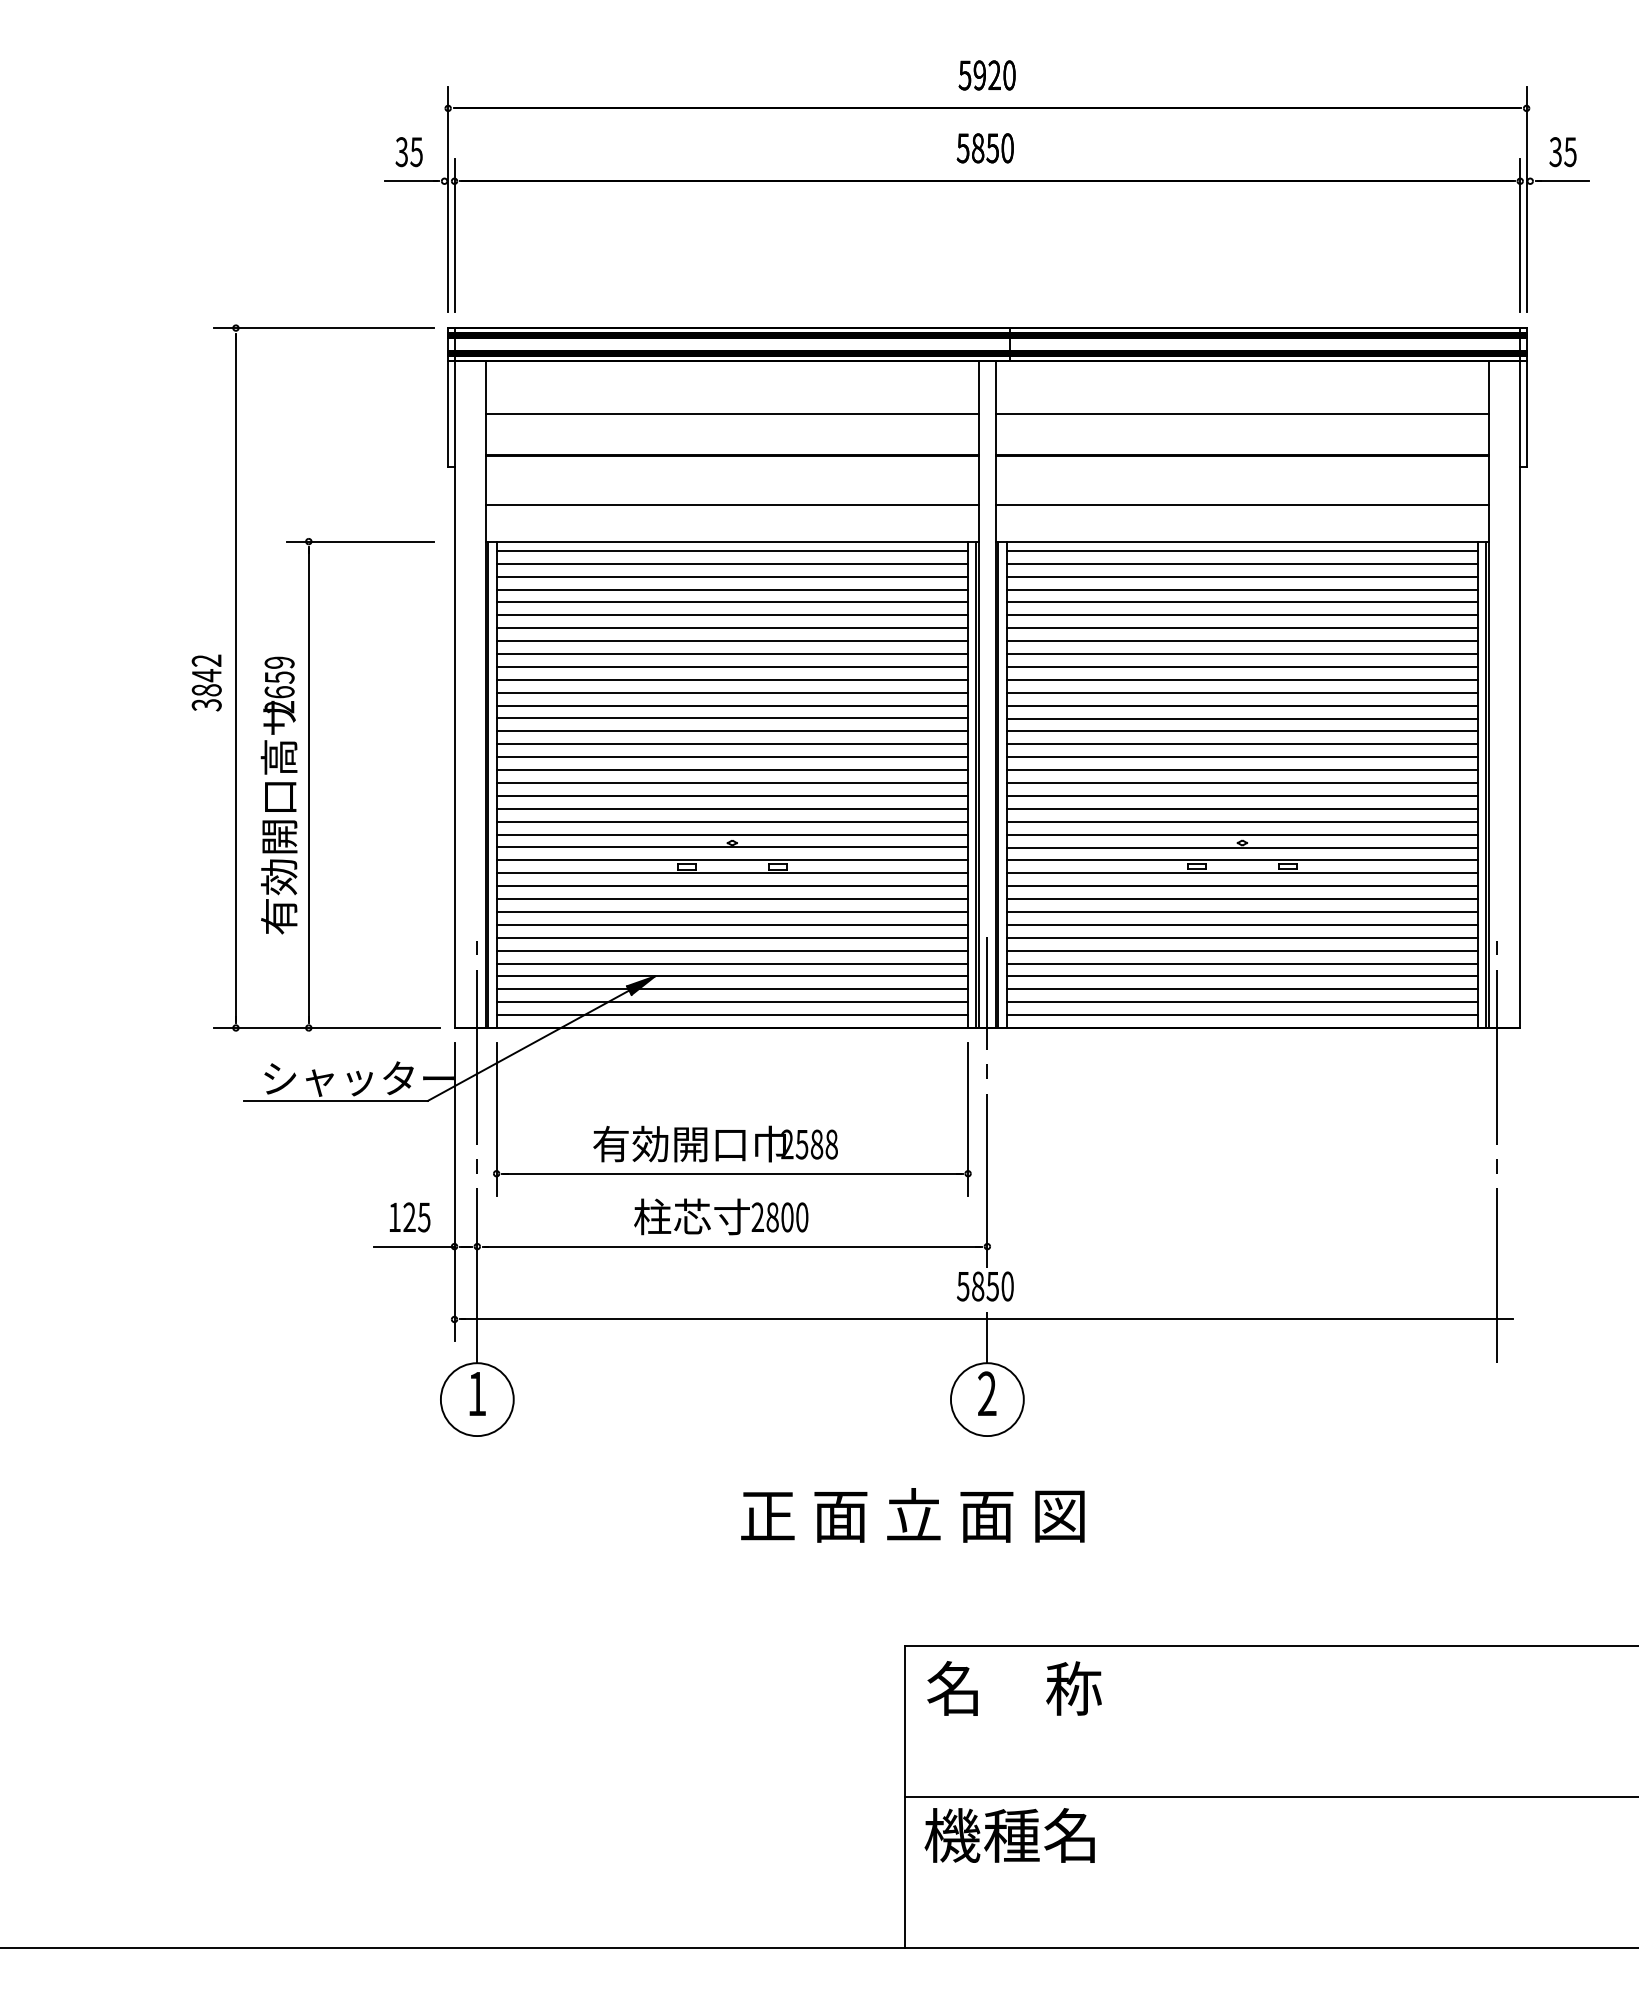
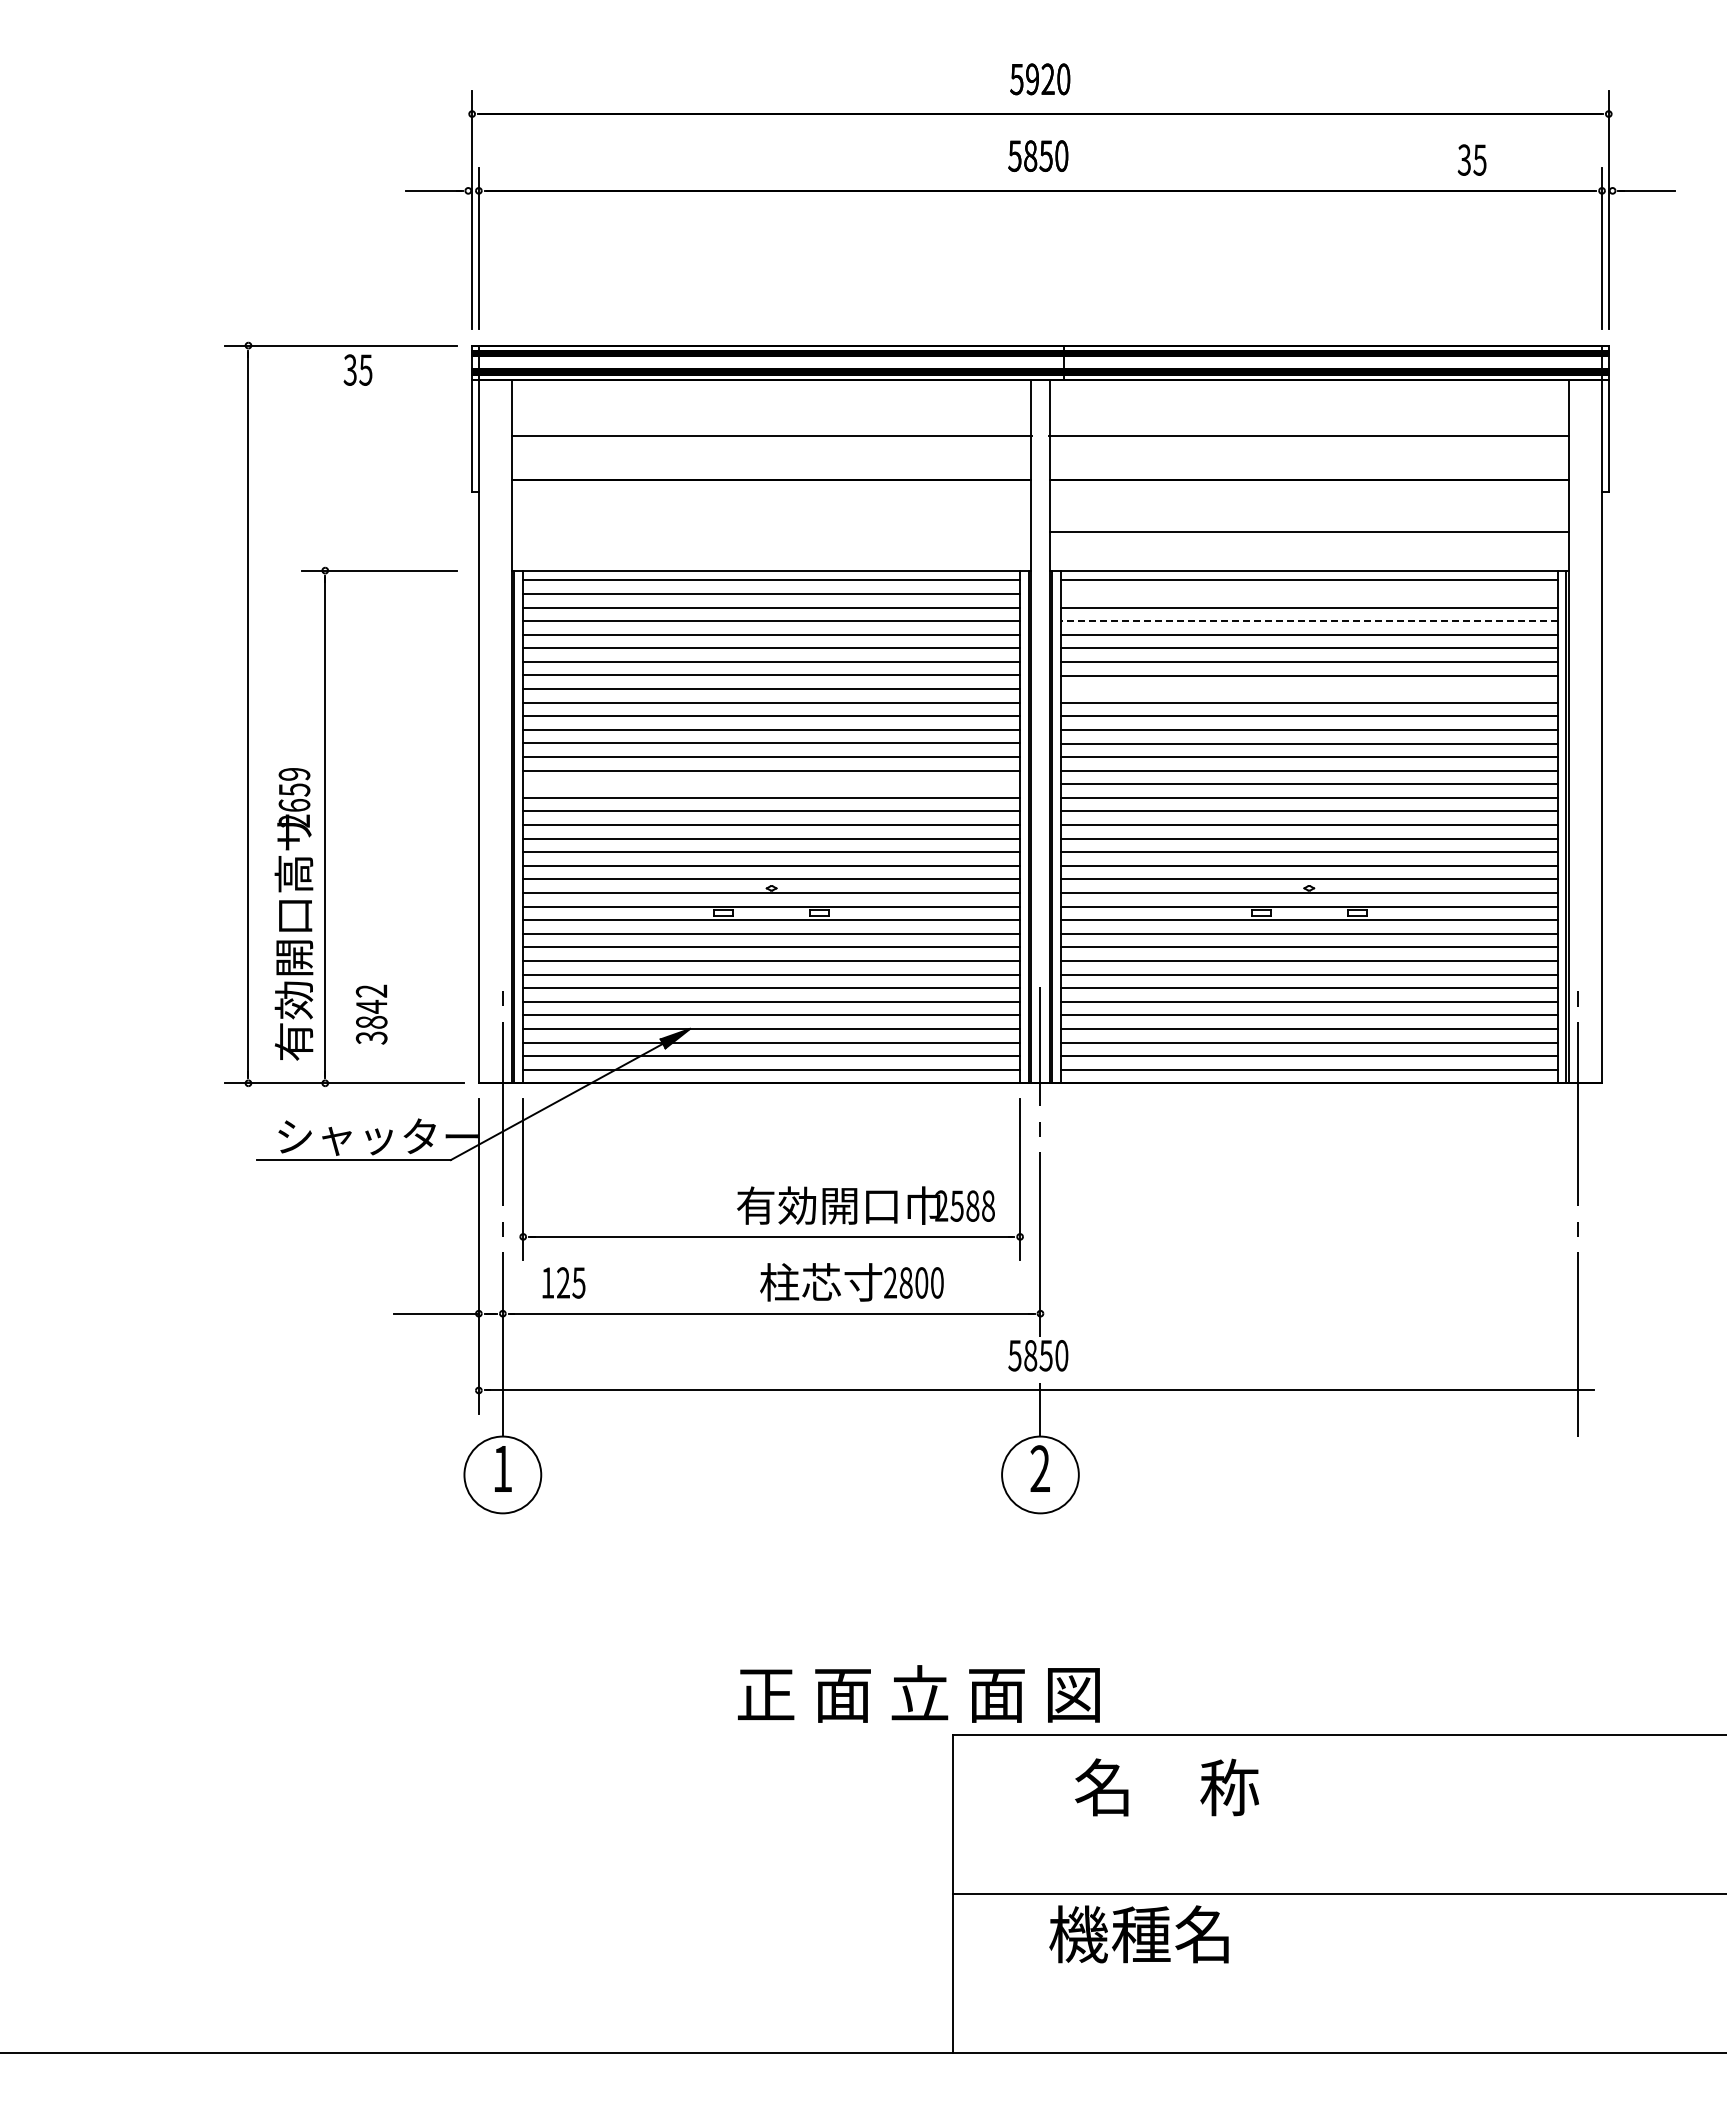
text: (408, 151) -> (357, 369), moved
text: (1562, 151) -> (1471, 159), moved
line: (732, 505) -> (771, 532), removed
line: (1241, 564) -> (1308, 594), removed
line: (1241, 589) -> (1308, 621), solid -> dashed
line: (1241, 654) -> (1308, 689), removed
text: (206, 682) -> (371, 1014), moved
line: (732, 744) -> (771, 784), removed
text: (278, 795) -> (293, 914), moved
text: (715, 1143) -> (865, 1205), moved
text: (409, 1217) -> (563, 1282), moved
text: (720, 1217) -> (851, 1282), moved
text: (912, 1514) -> (918, 1693), moved
text: (1014, 1688) -> (1166, 1787), moved
text: (1009, 1835) -> (1138, 1934), moved

